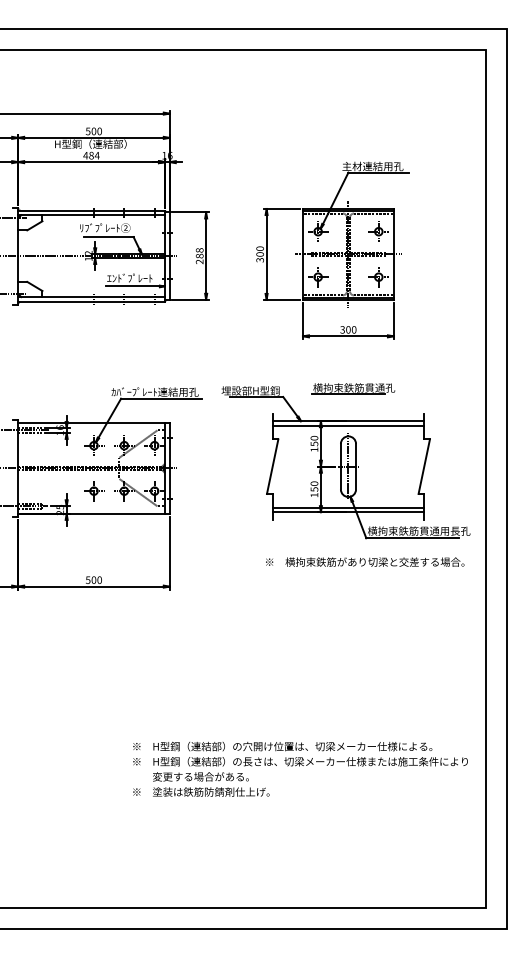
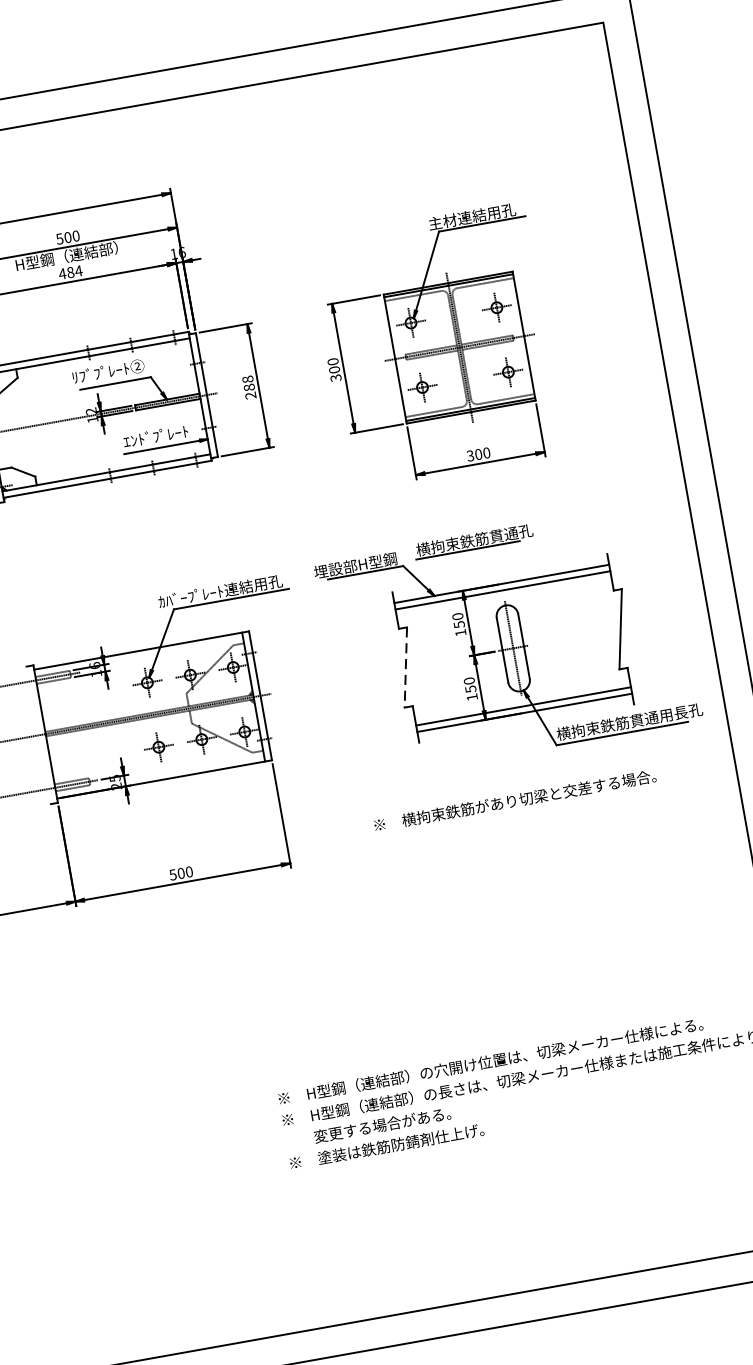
part: (353, 388) -> (473, 541), moved
line: (272, 466) -> (405, 667), solid -> dashed
text: (365, 561) -> (515, 799), moved

